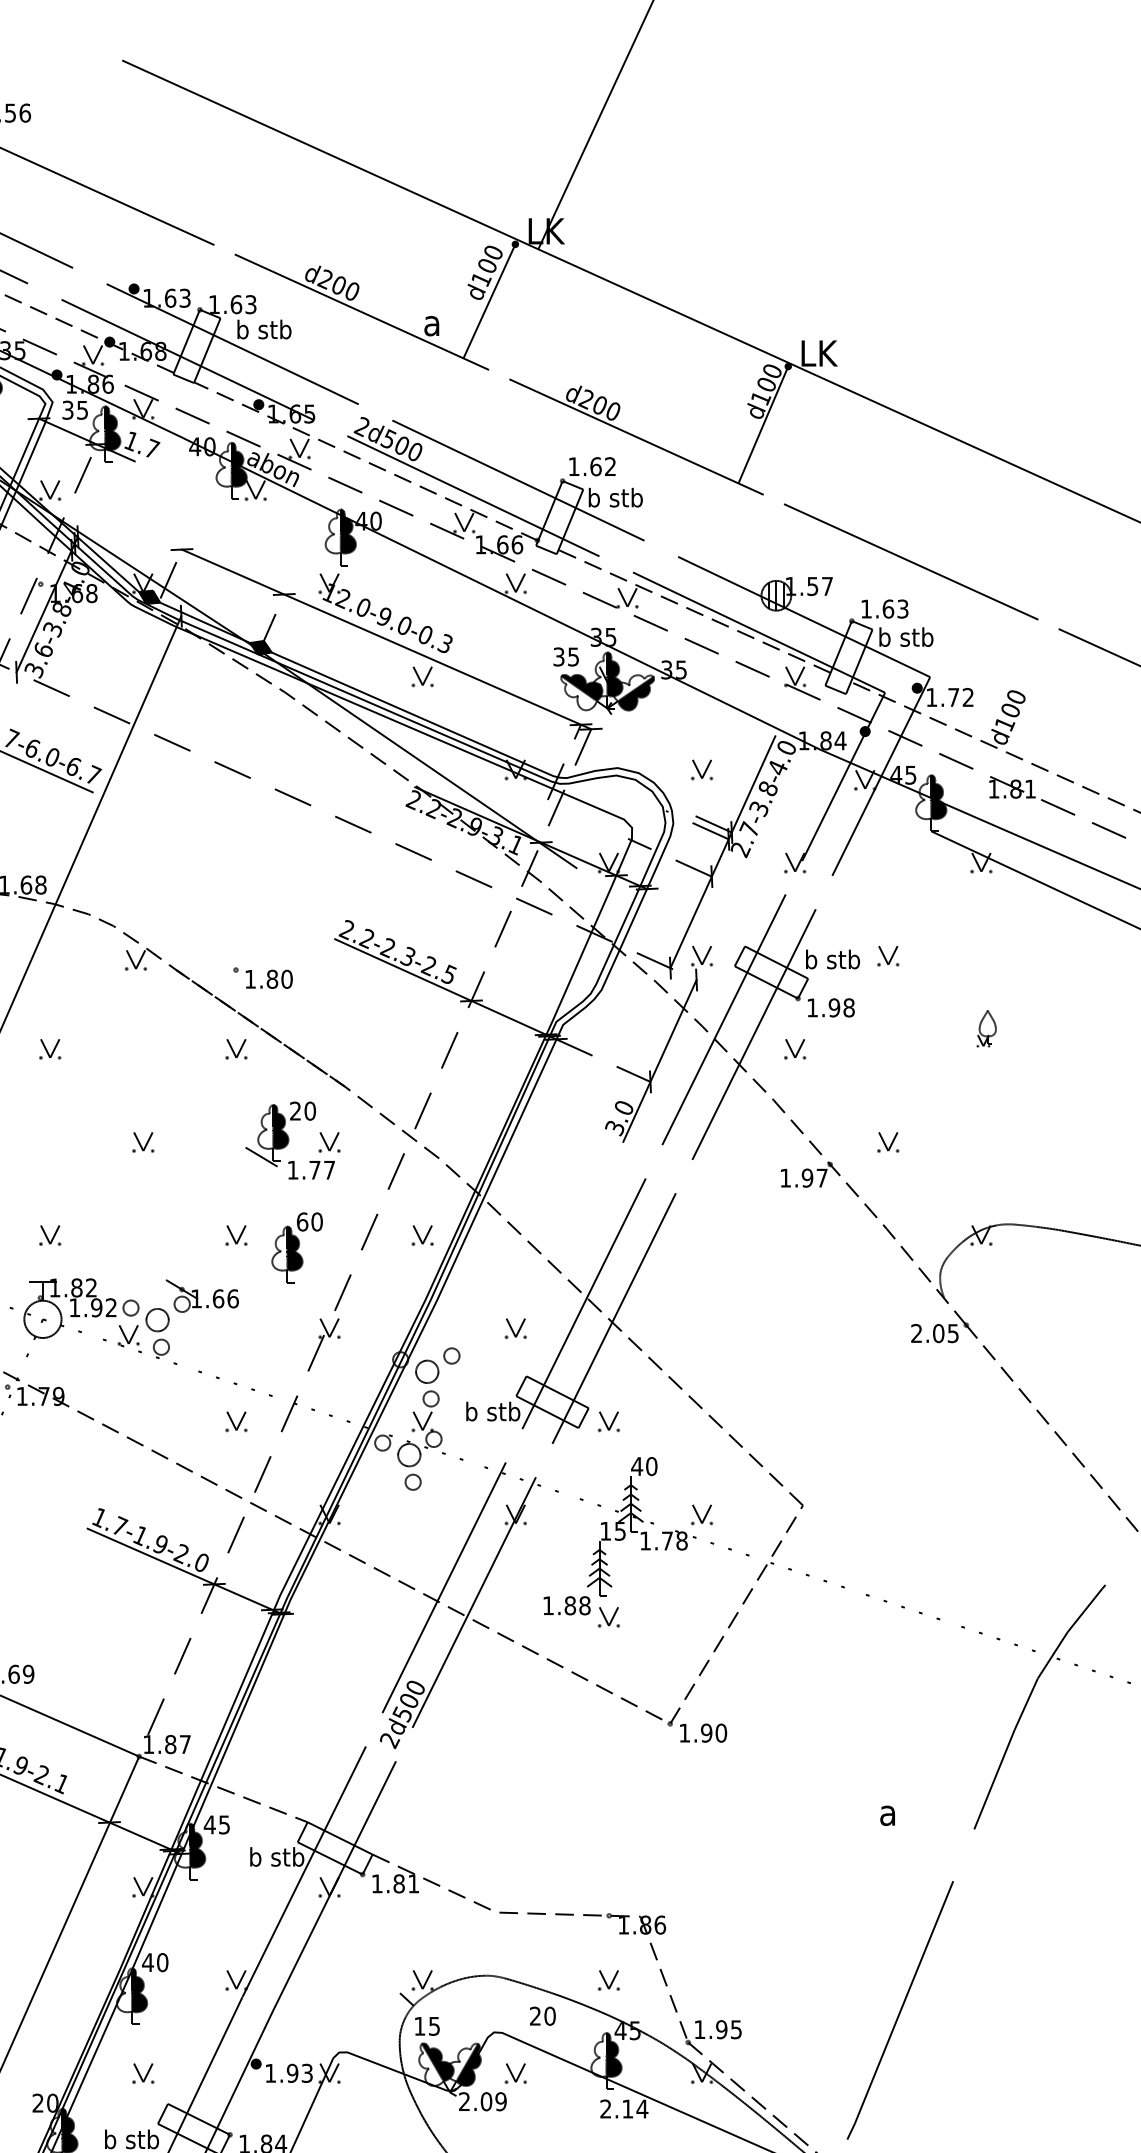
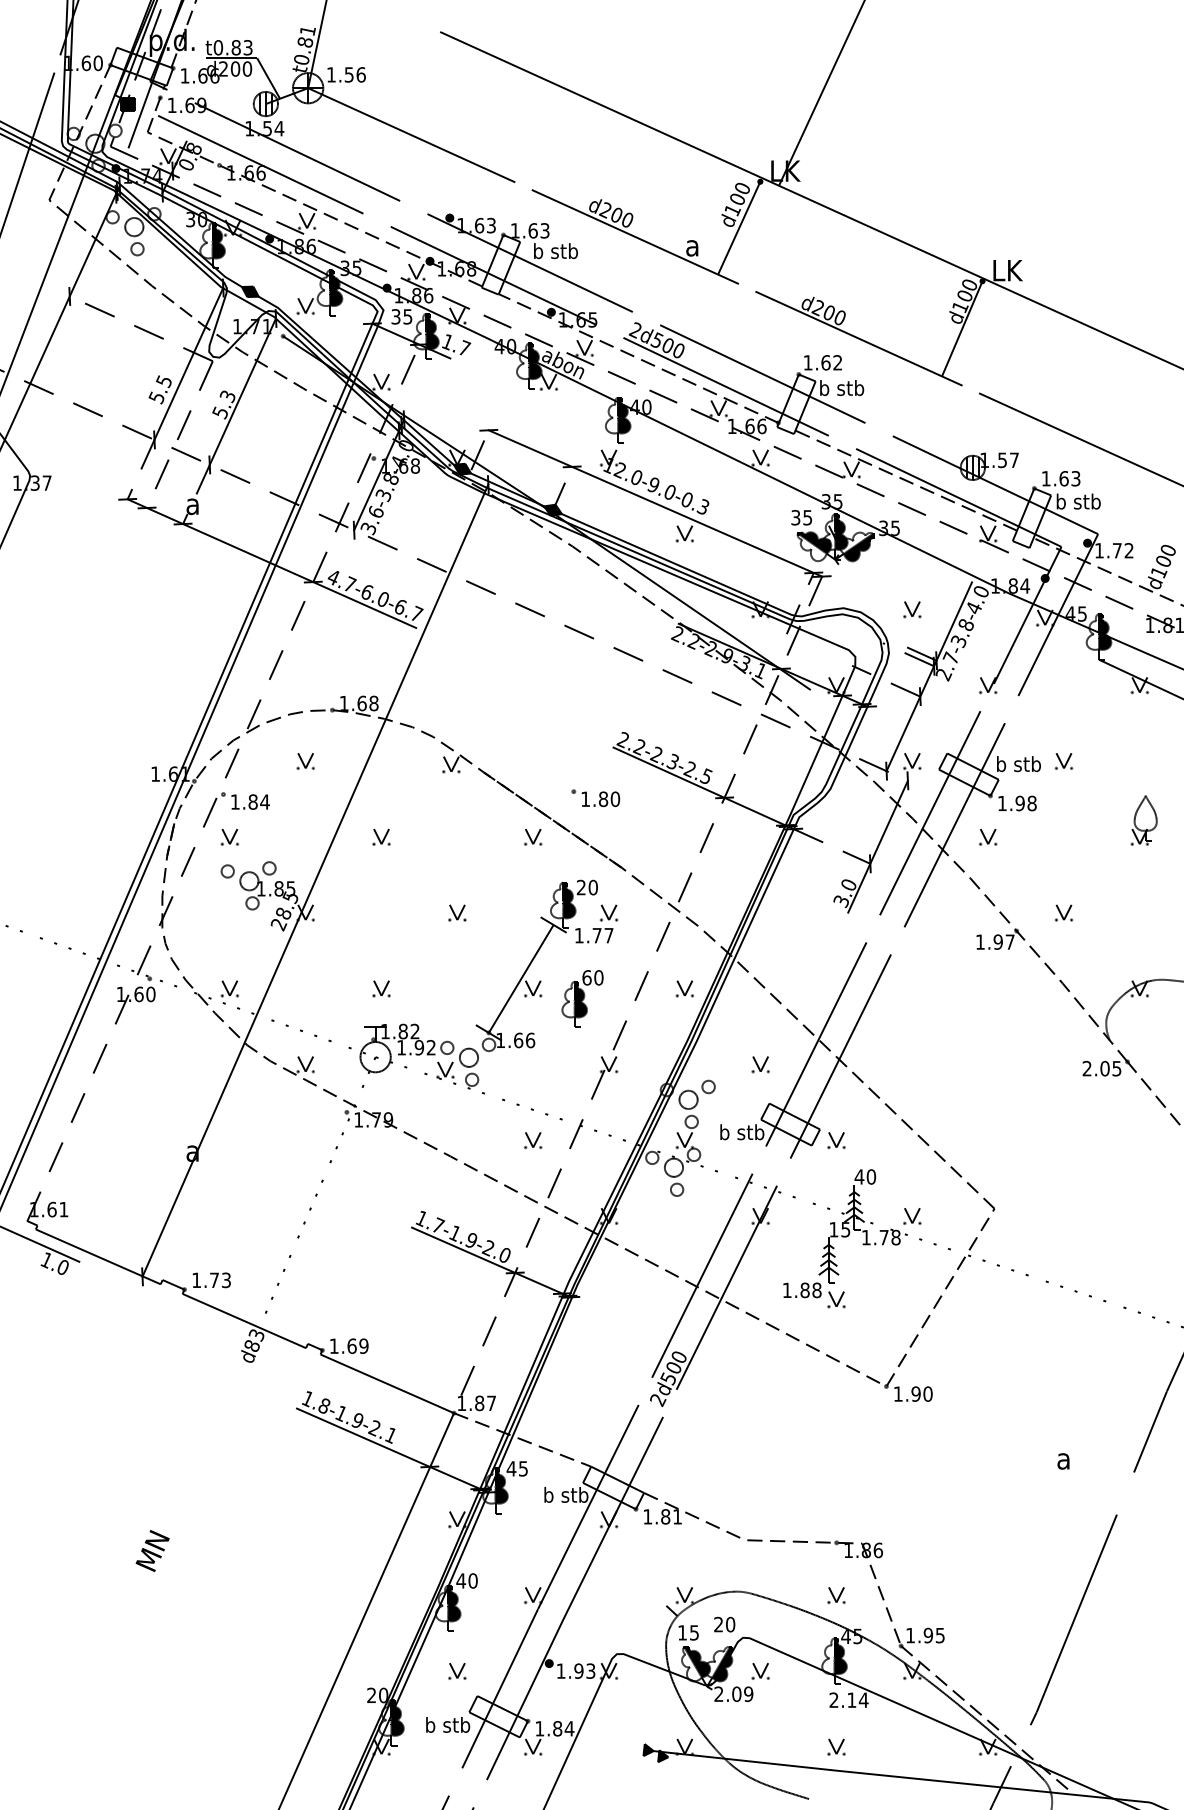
part: (262, 978) -> (595, 798), moved
part: (985, 1028) -> (1143, 820), size x1.67
line: (220, 1222) -> (520, 978), added
text: (542, 2016) -> (724, 1624), moved

